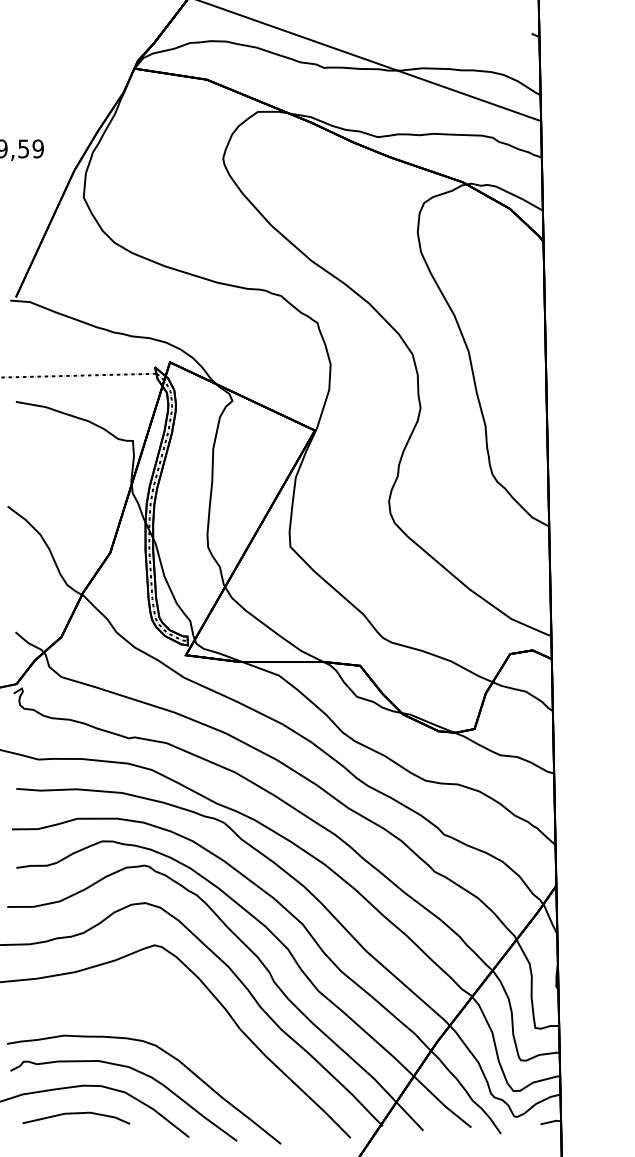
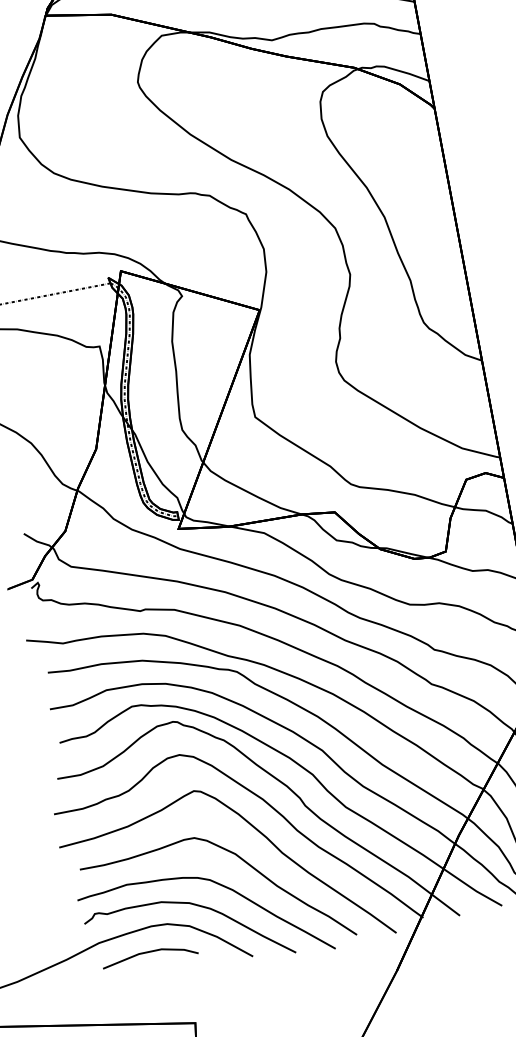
curve: (200, 1036) -> (248, 865), added

